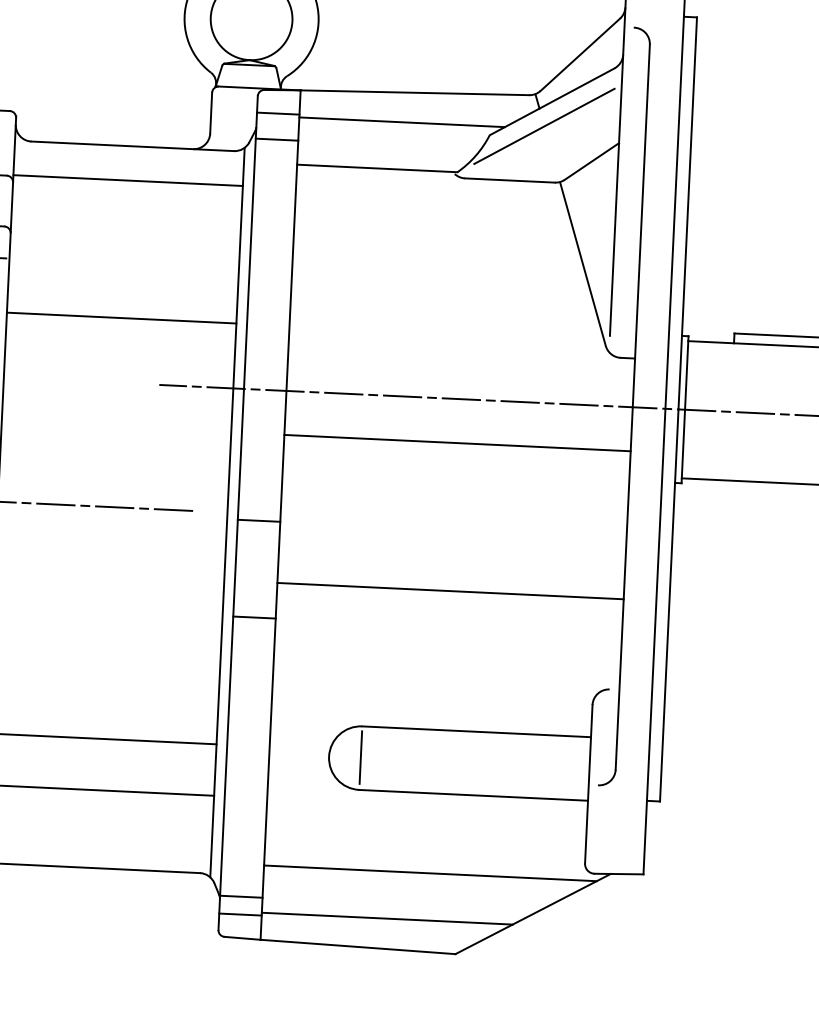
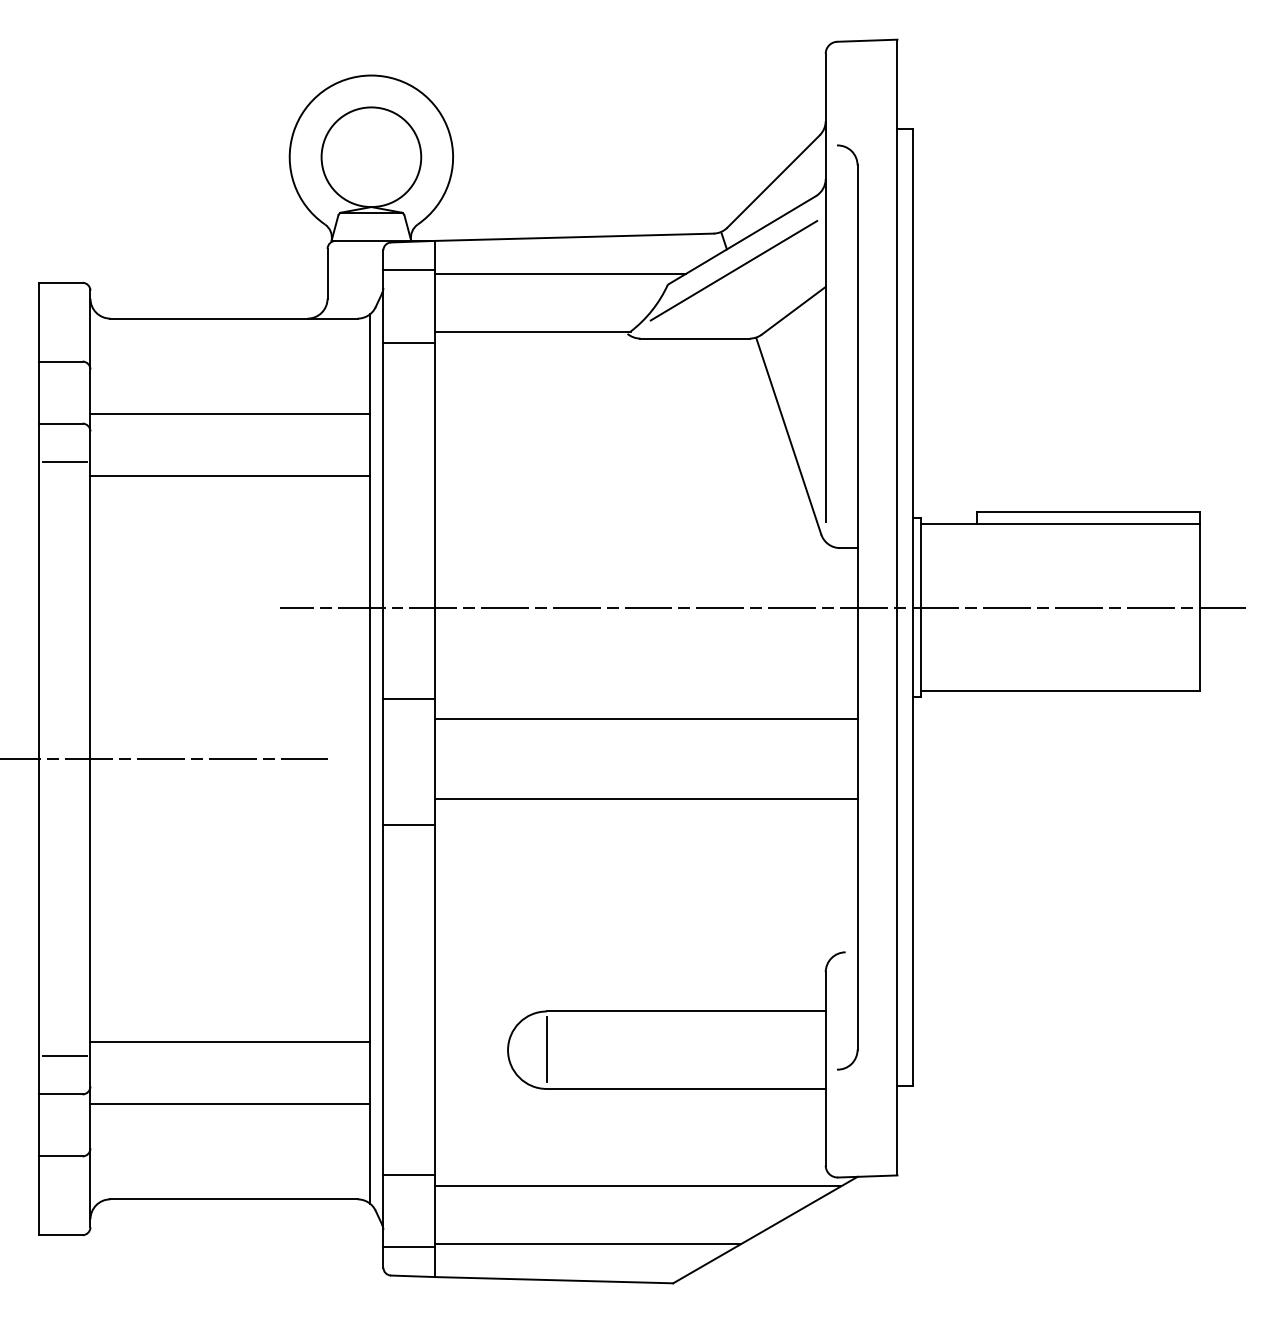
line: (277, 139) -> (409, 343), moved
line: (128, 180) -> (230, 413), moved
line: (121, 318) -> (230, 476), moved
line: (457, 443) -> (646, 719), moved
line: (259, 521) -> (409, 699), moved
line: (450, 590) -> (646, 798), moved
line: (254, 617) -> (409, 825), moved
line: (241, 896) -> (409, 1174), moved

